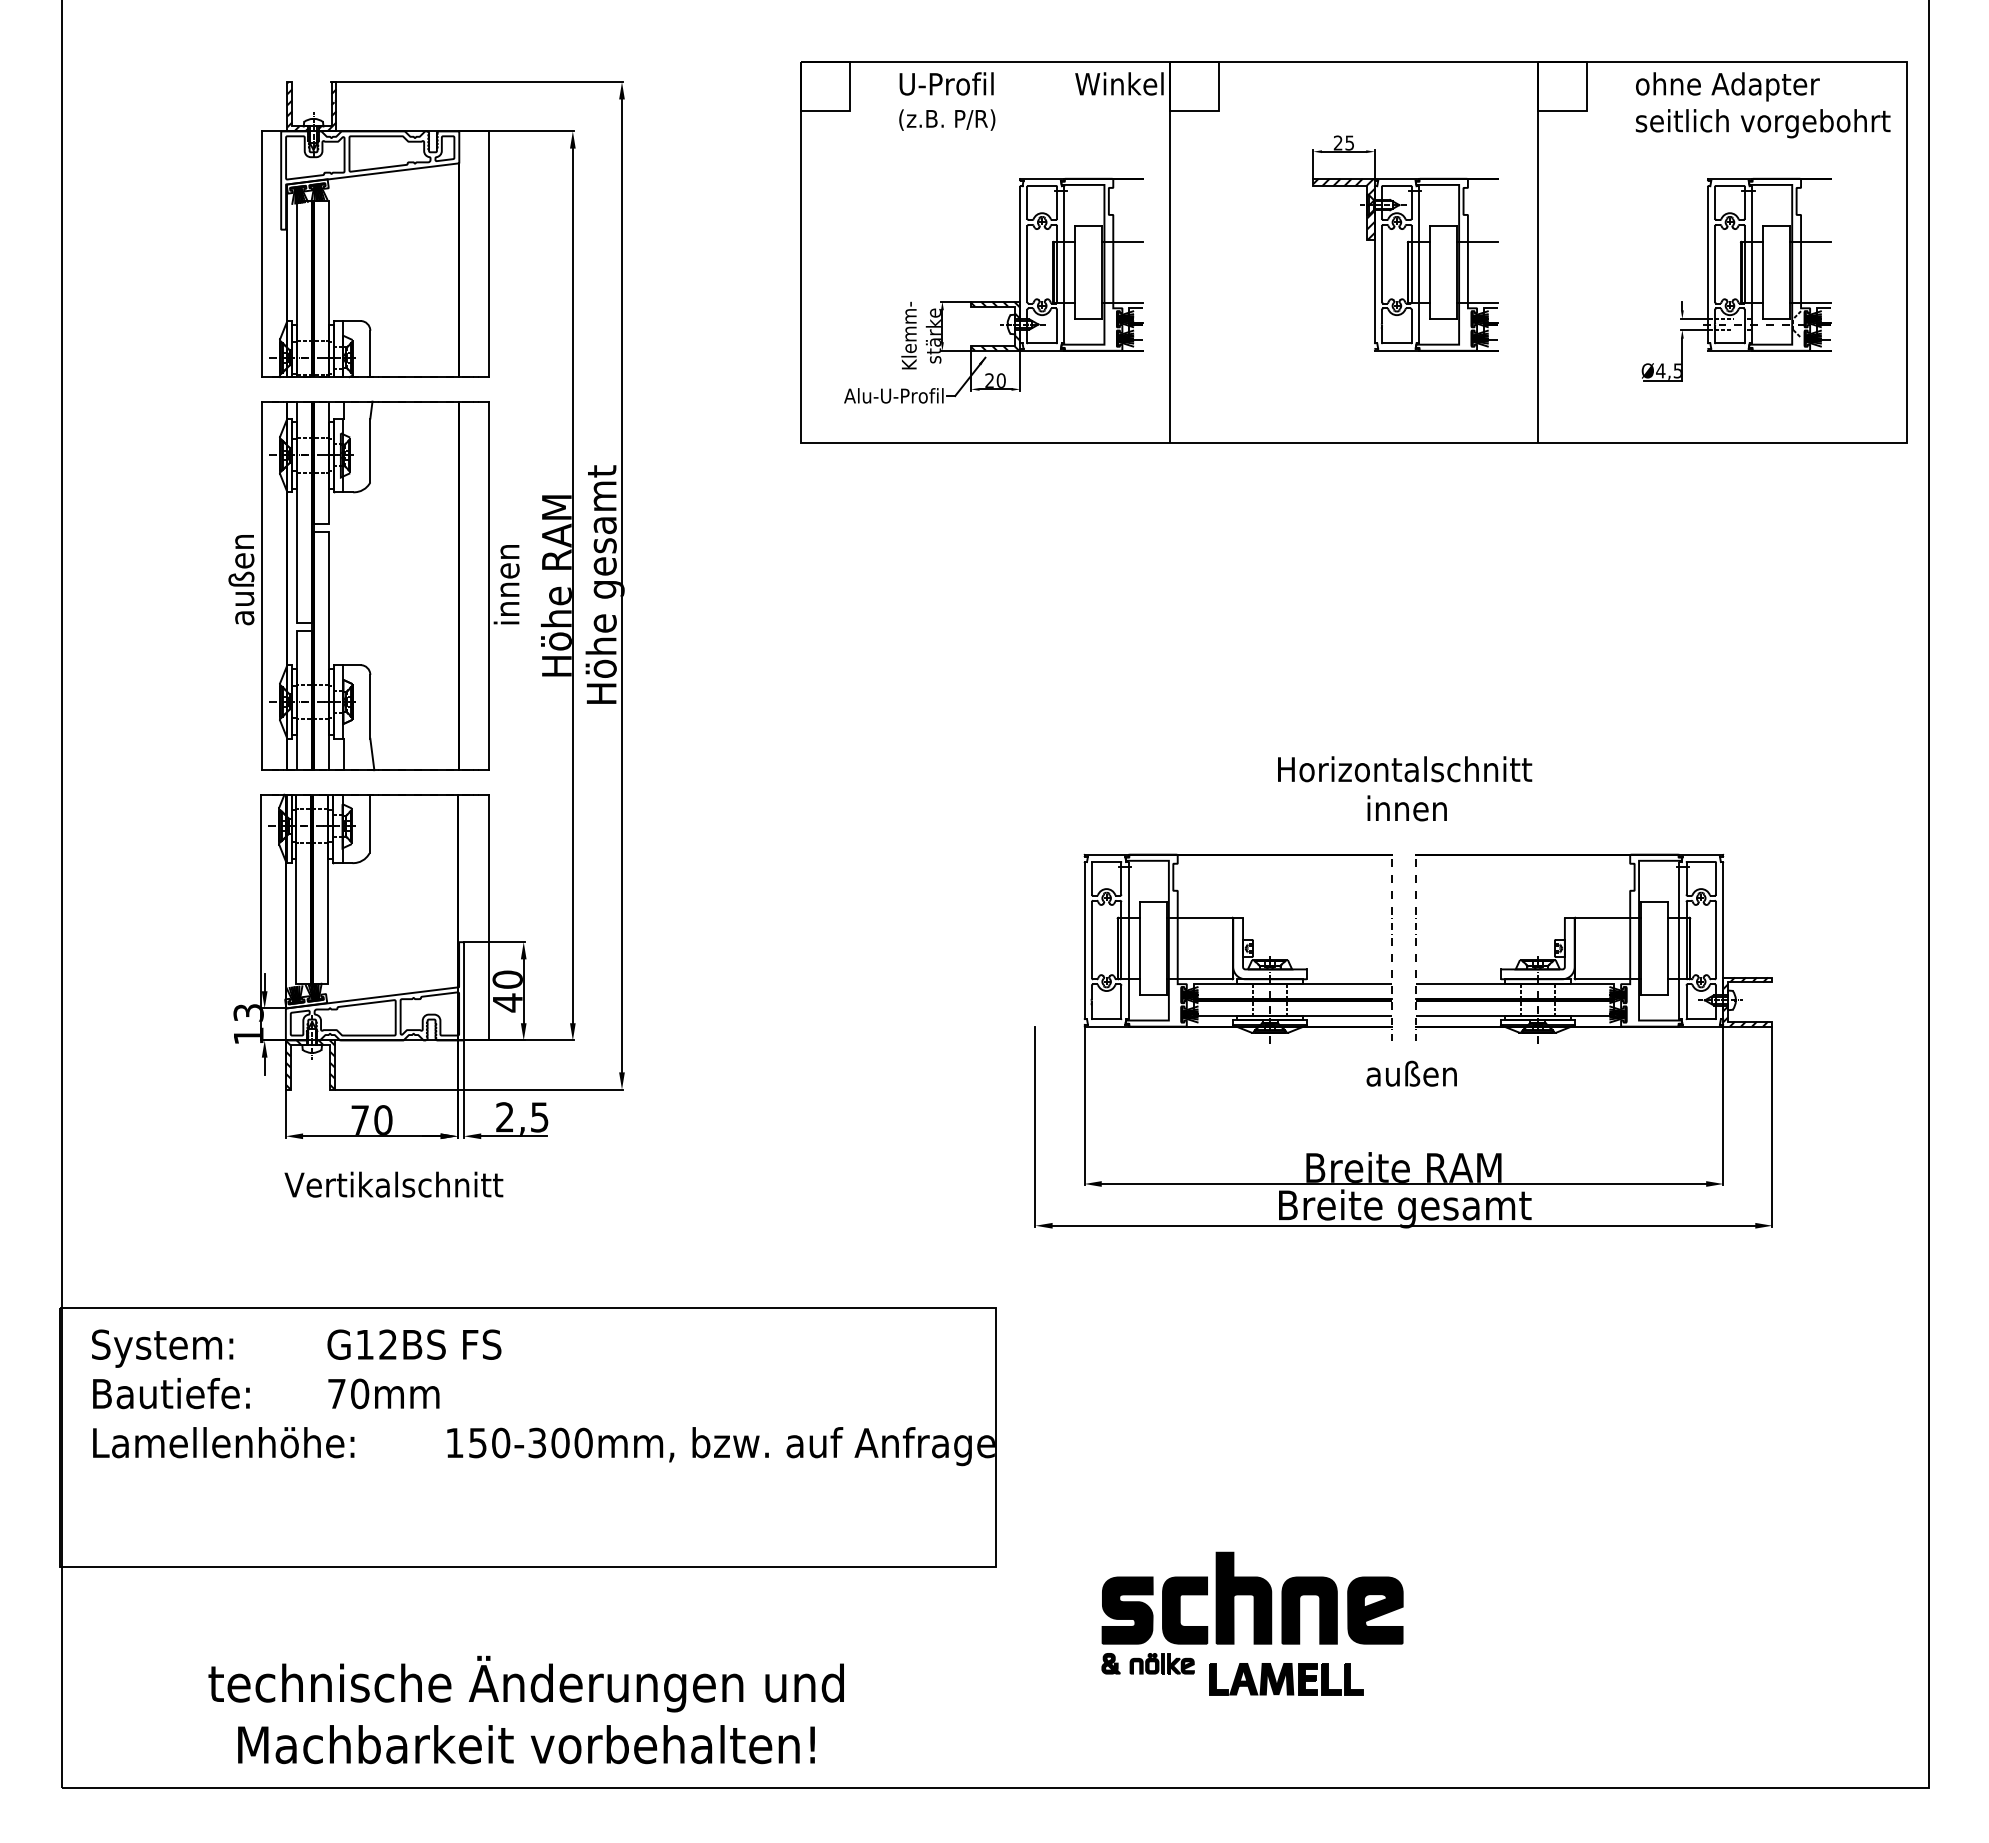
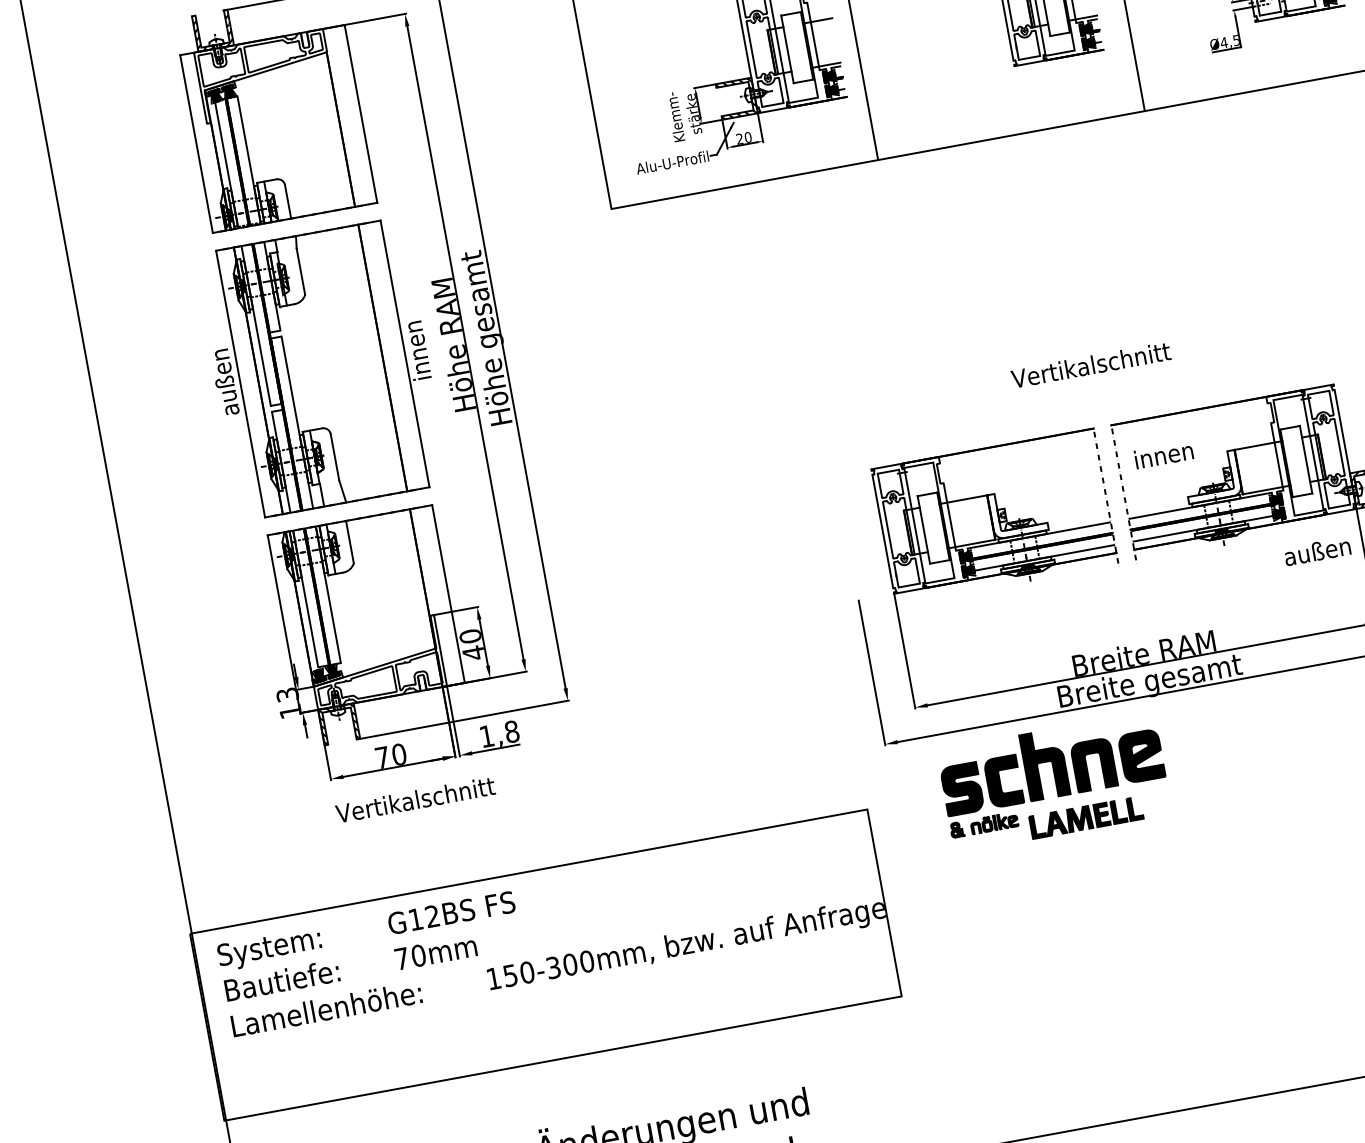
text: (1405, 769) -> (1092, 365), Horizontalschnitt -> Vertikalschnitt
text: (1406, 808) -> (1163, 455), moved
text: (1411, 1073) -> (1317, 551), moved
text: (522, 1117) -> (499, 734), 2,5 -> 1,8
part: (1252, 1623) -> (1054, 781), moved

